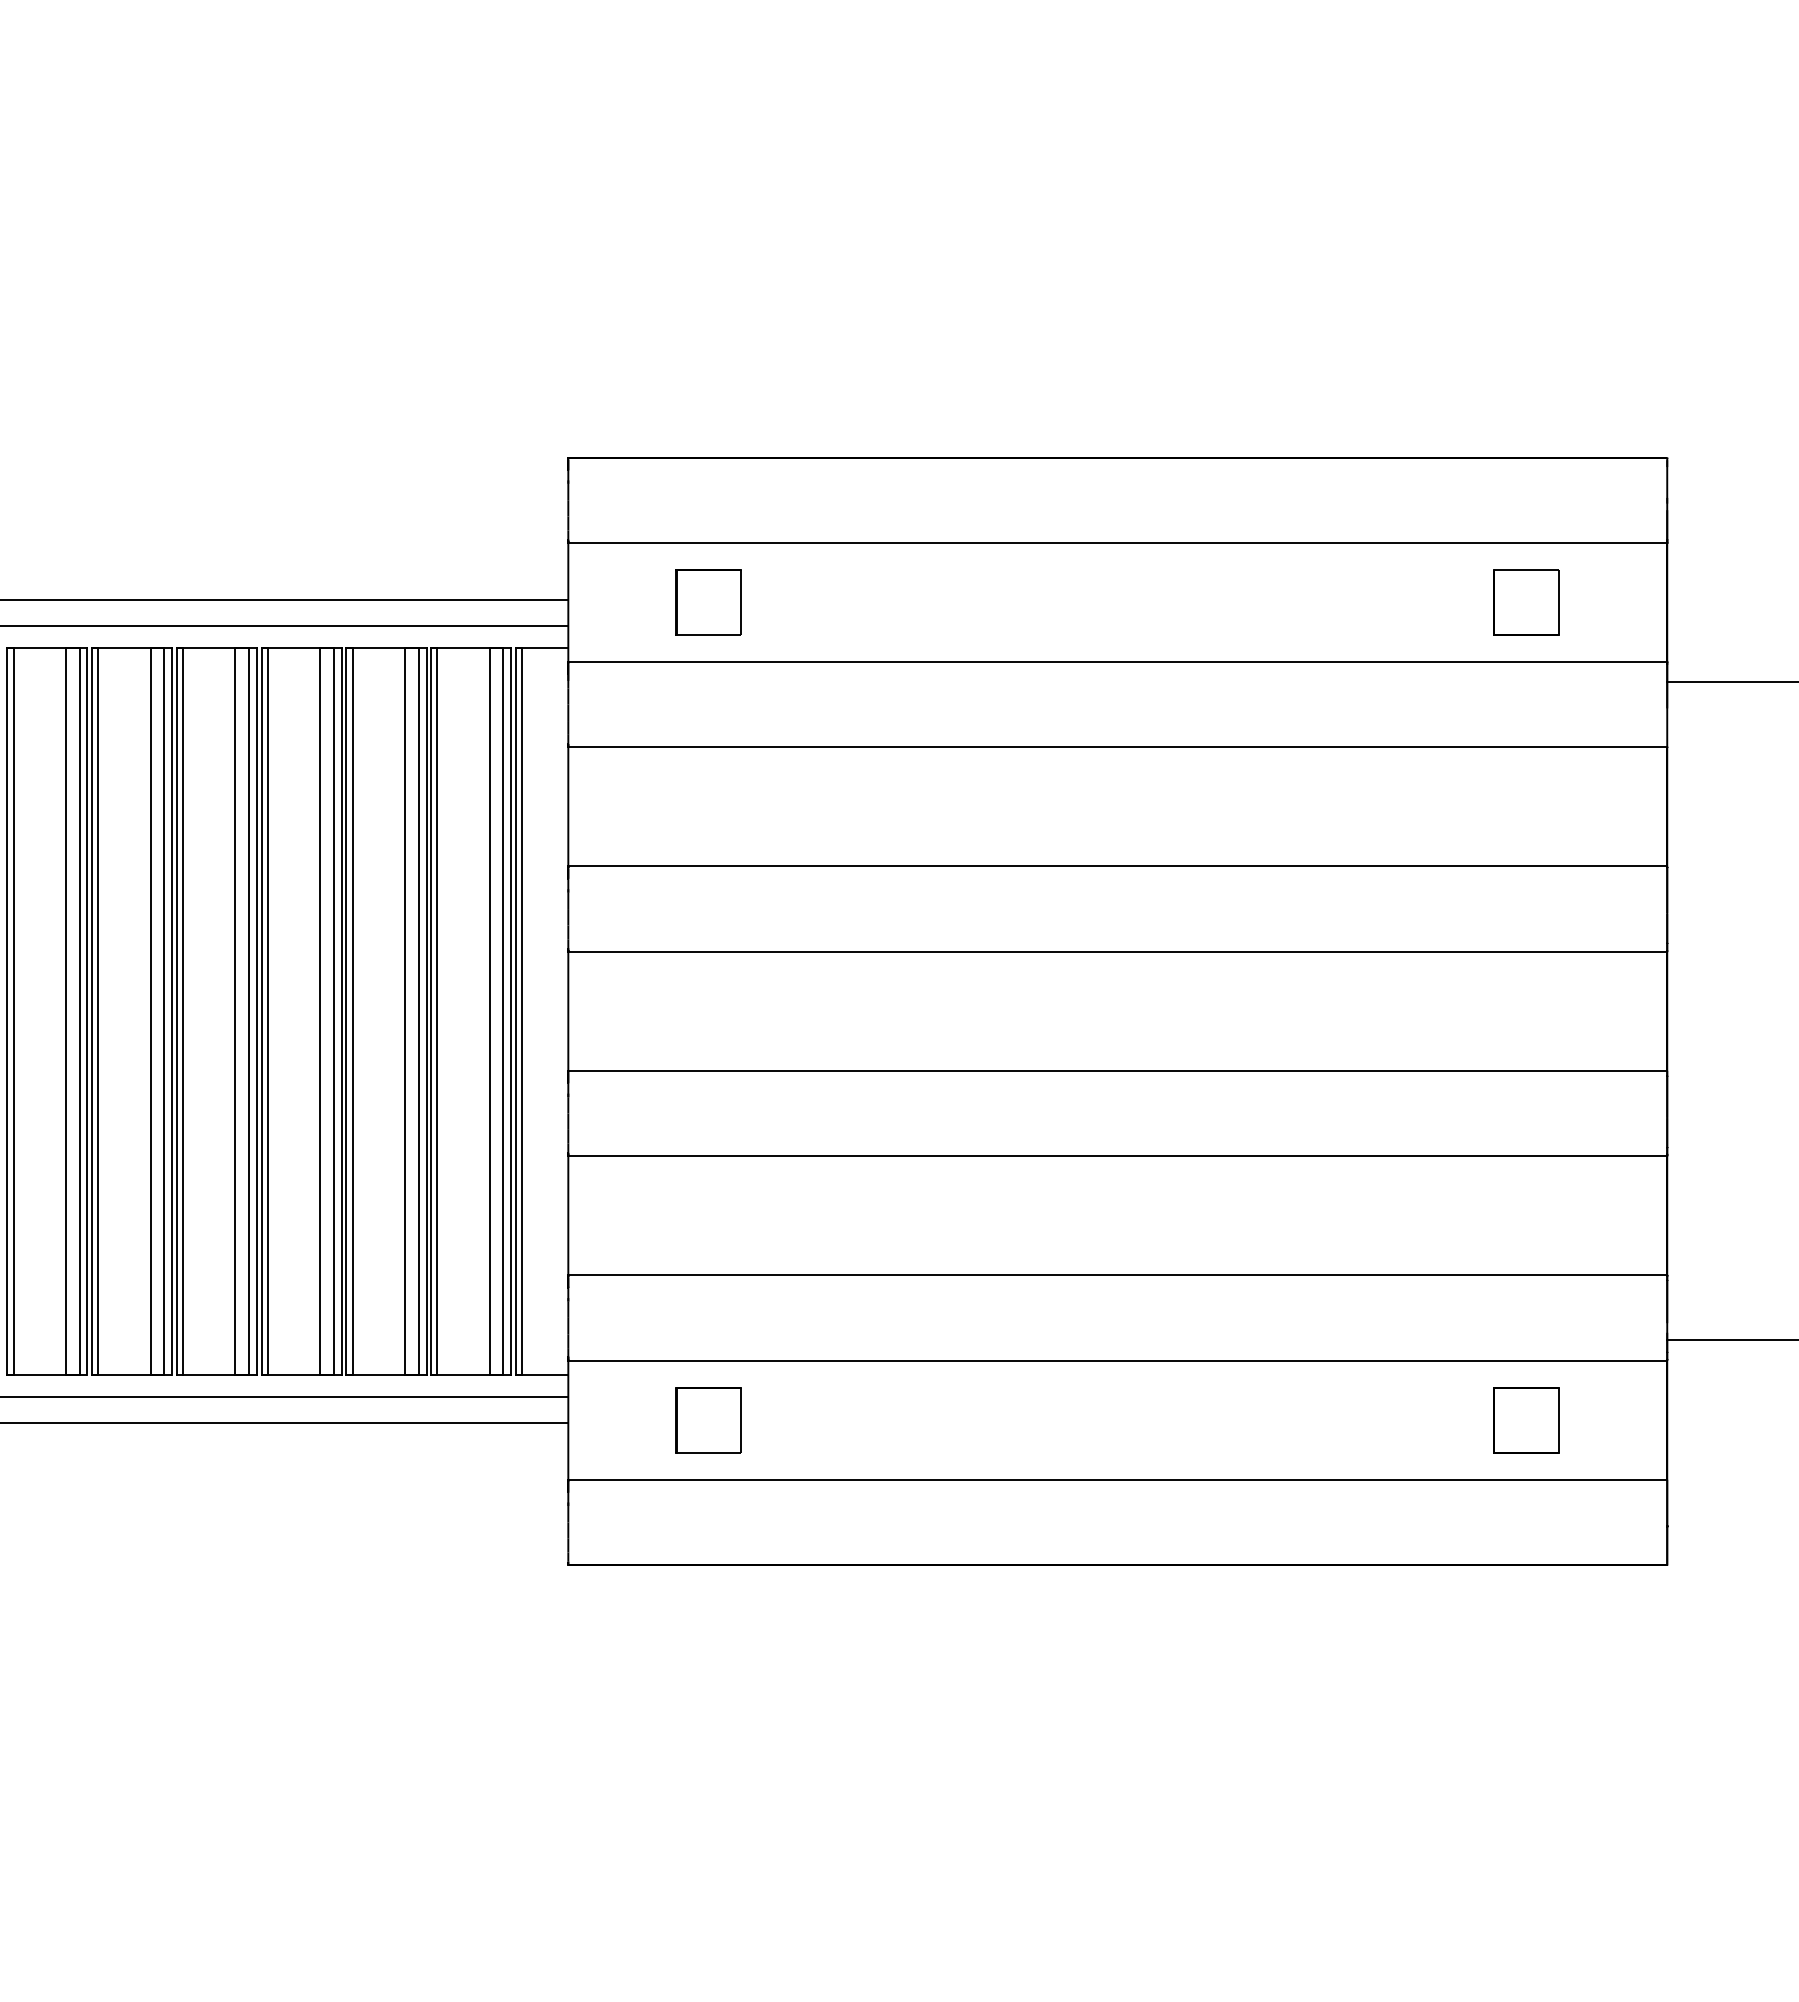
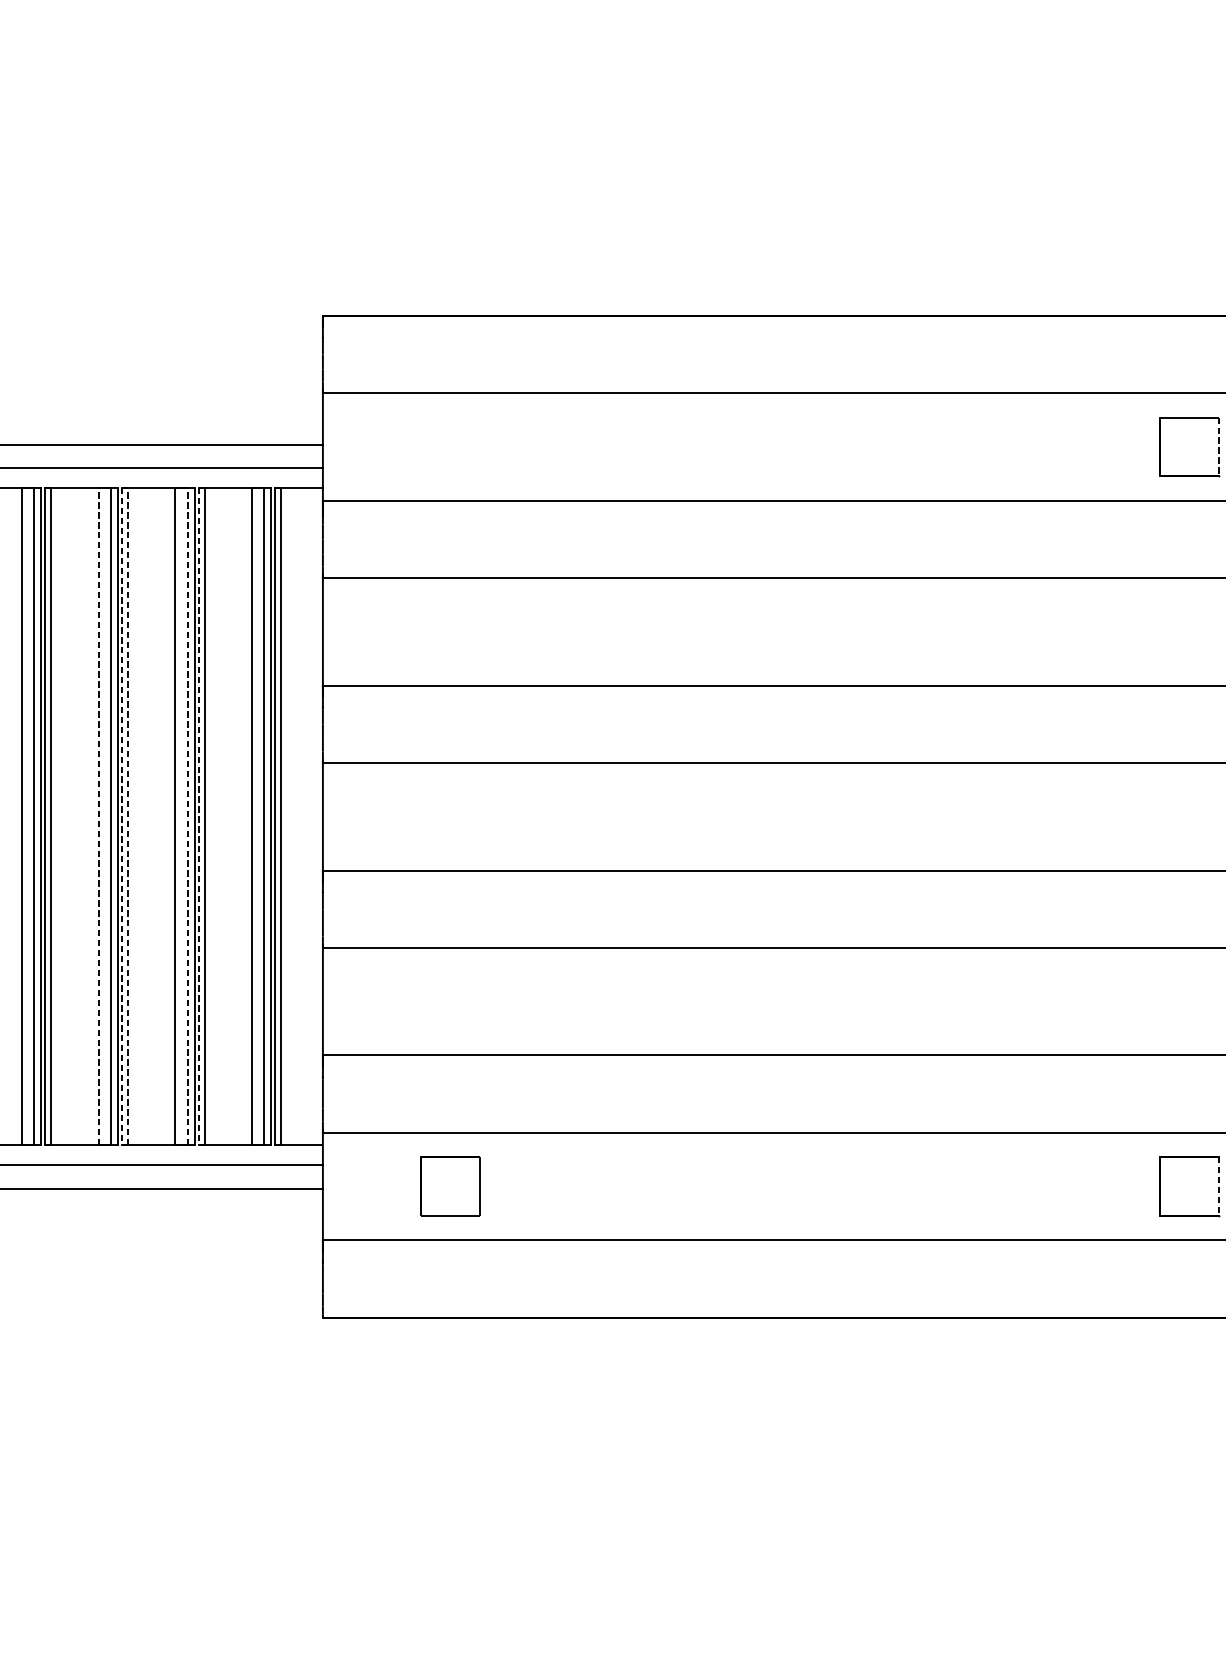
part: (708, 602) -> (449, 446), removed
line: (1559, 602) -> (1219, 446), solid -> dashed
line: (320, 1010) -> (98, 815), solid -> dashed
line: (352, 1010) -> (127, 815), solid -> dashed
line: (418, 1010) -> (187, 815), solid -> dashed
line: (346, 1011) -> (122, 816), solid -> dashed
line: (431, 1011) -> (199, 816), solid -> dashed
line: (1559, 1420) -> (1219, 1186), solid -> dashed

